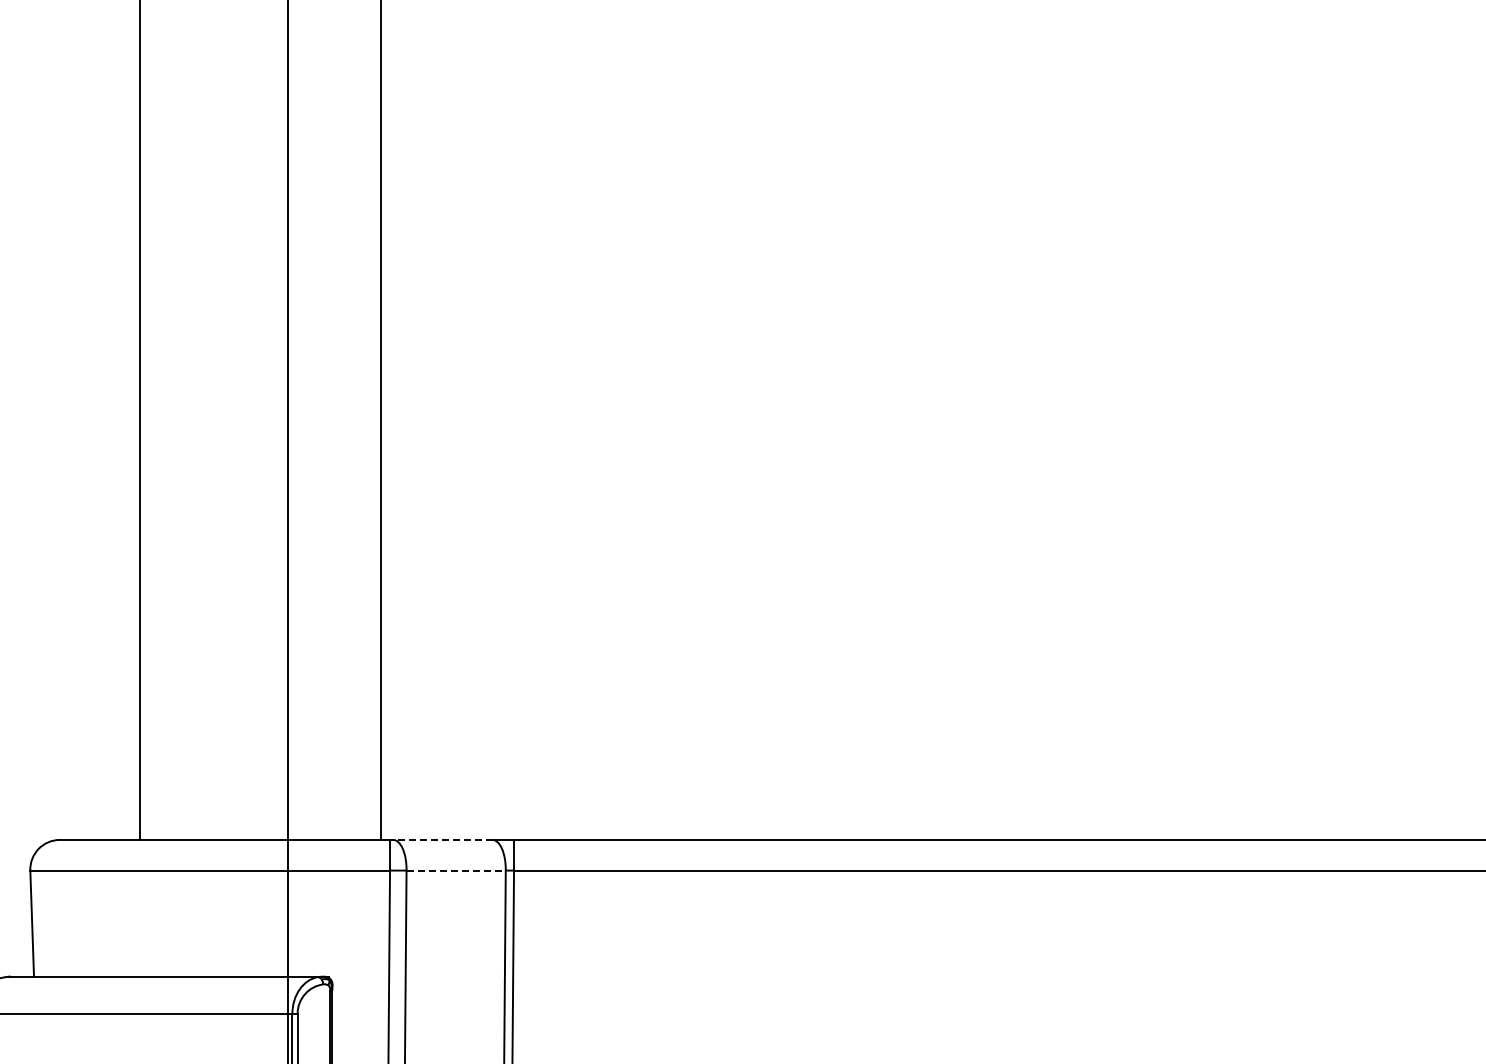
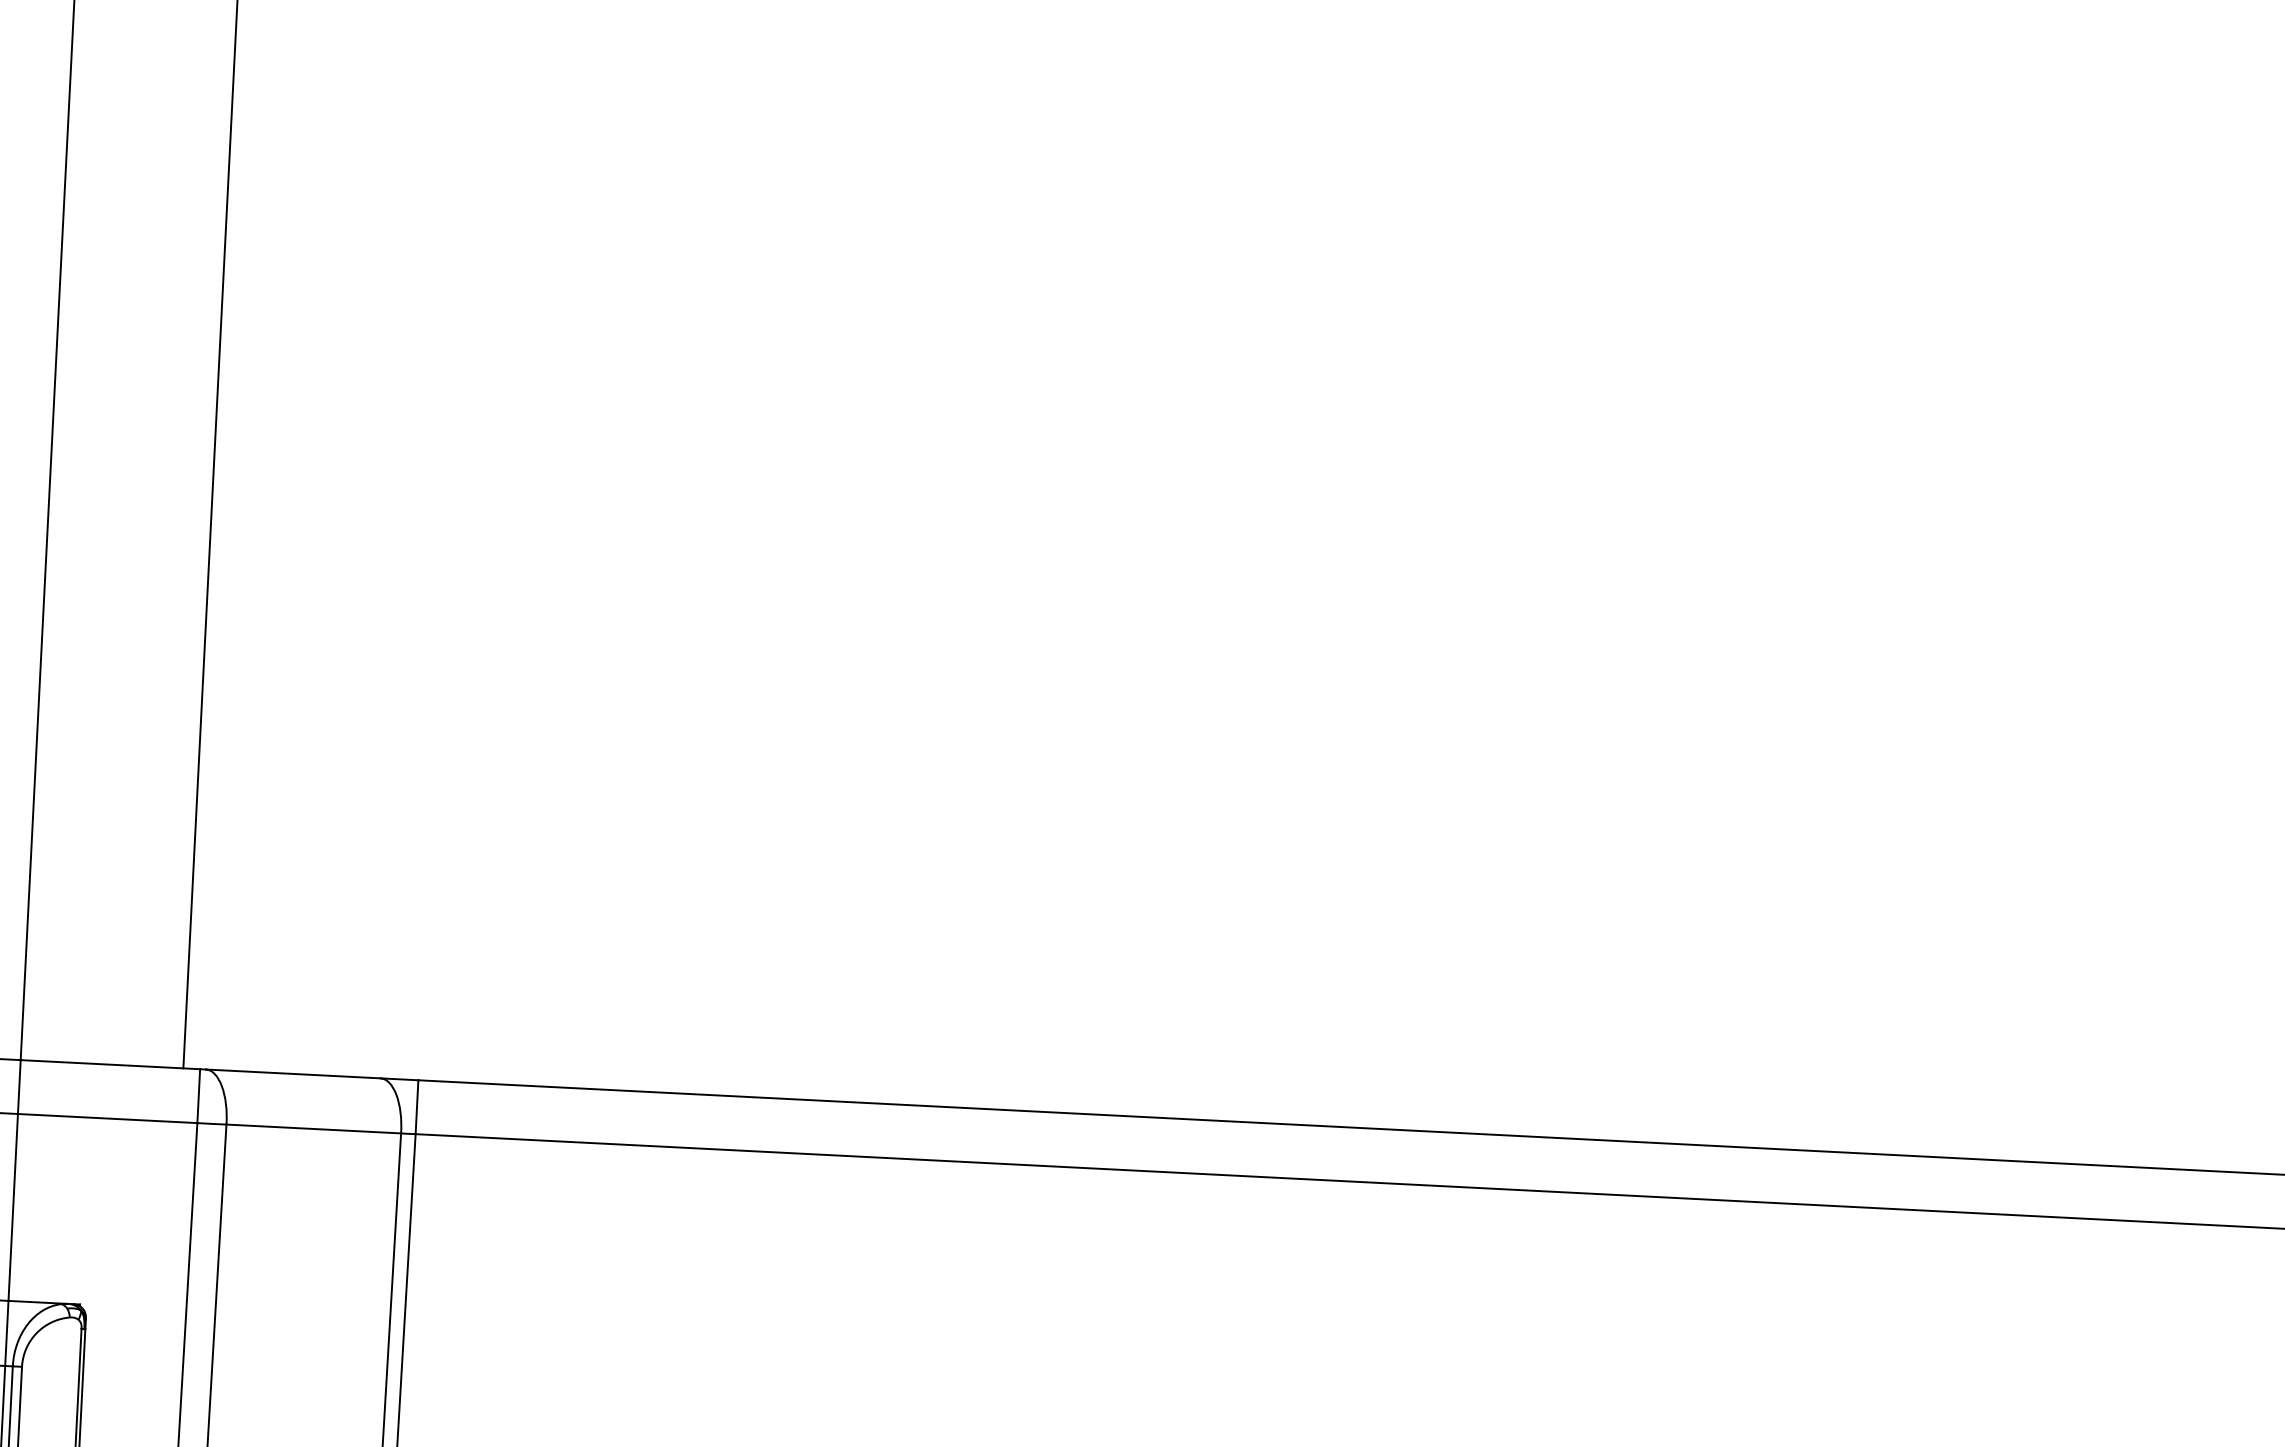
line: (442, 839) -> (292, 1073), dashed -> solid
line: (456, 870) -> (314, 1128), dashed -> solid

